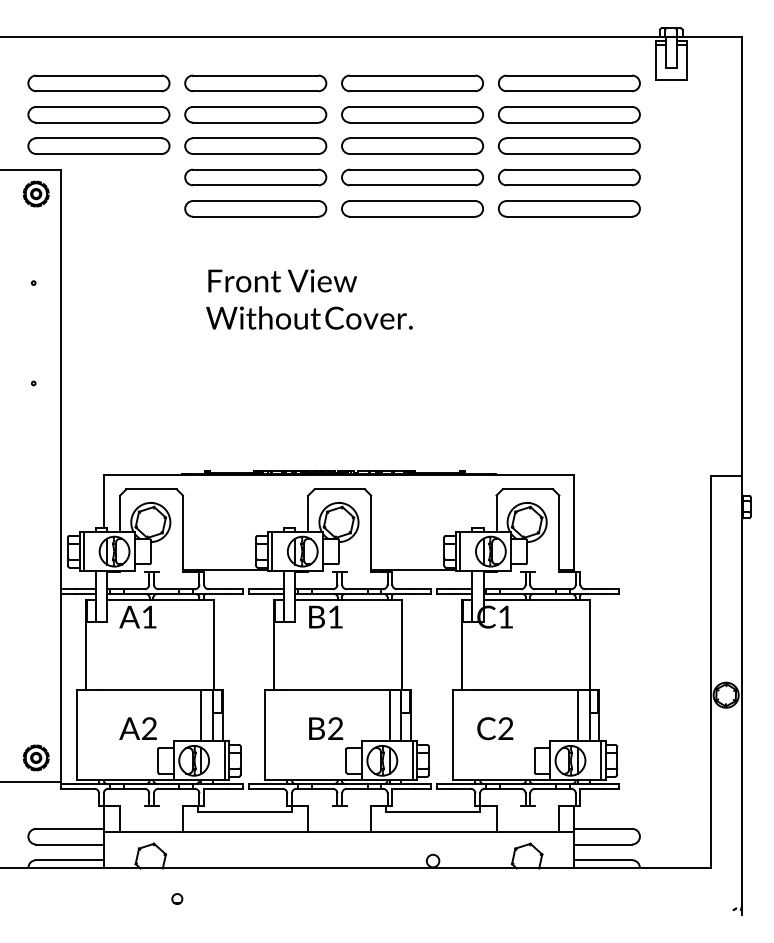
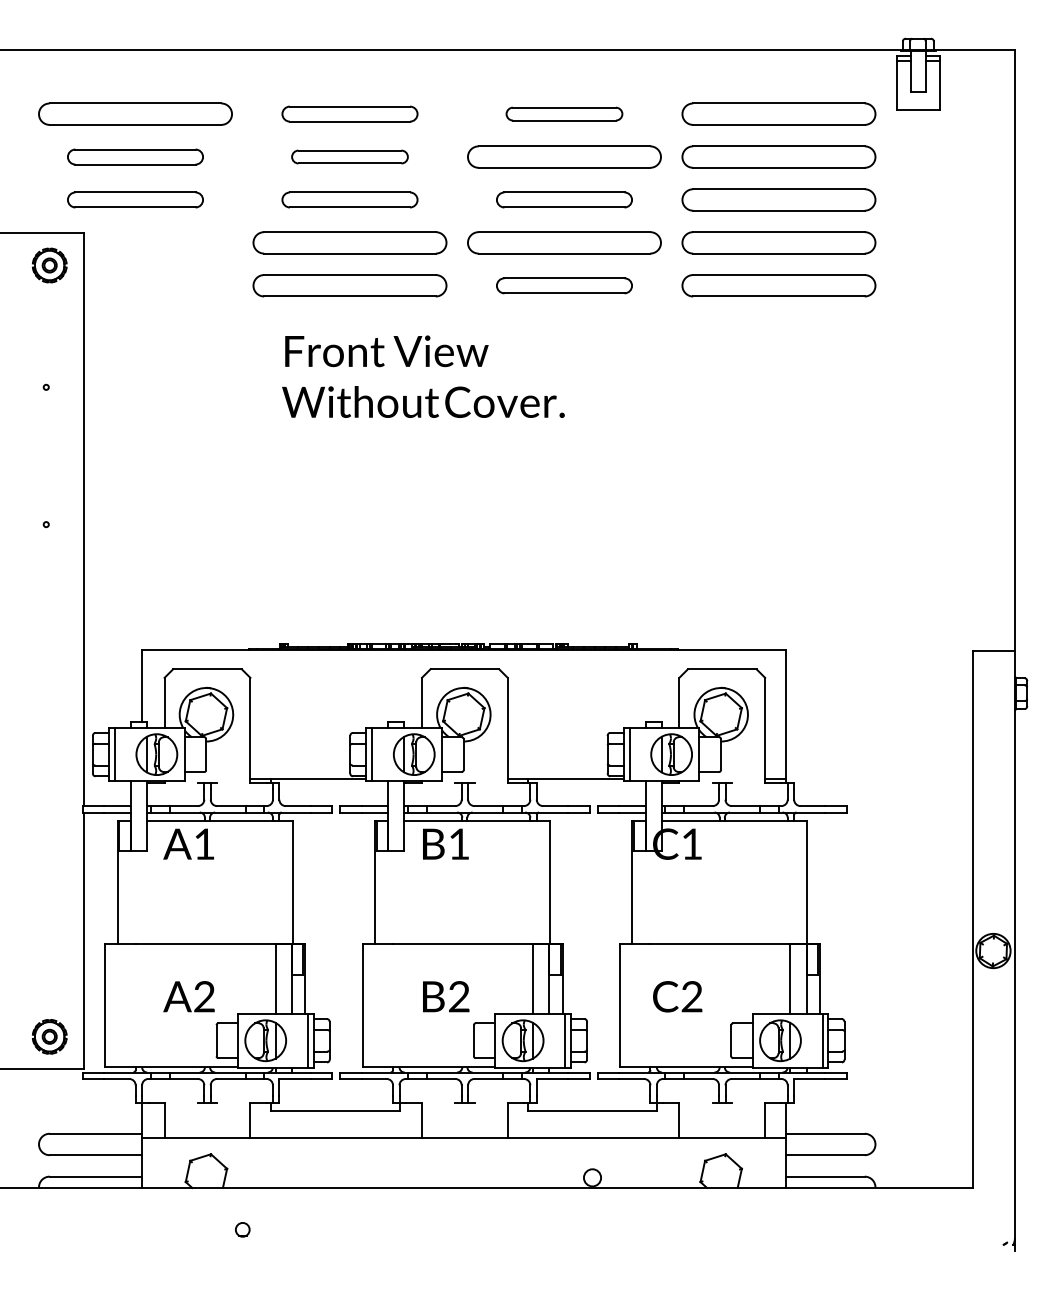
part: (255, 82) -> (349, 113), size x0.7
part: (412, 82) -> (564, 113), size x0.6
part: (98, 114) -> (135, 156), size x0.7
part: (255, 114) -> (349, 156), size x0.6
part: (98, 145) -> (135, 199), size x0.7
part: (255, 145) -> (349, 199), size x0.7
part: (412, 145) -> (564, 199), size x0.7
part: (412, 208) -> (564, 285), size x0.7
text: (309, 299) -> (423, 376), moved

